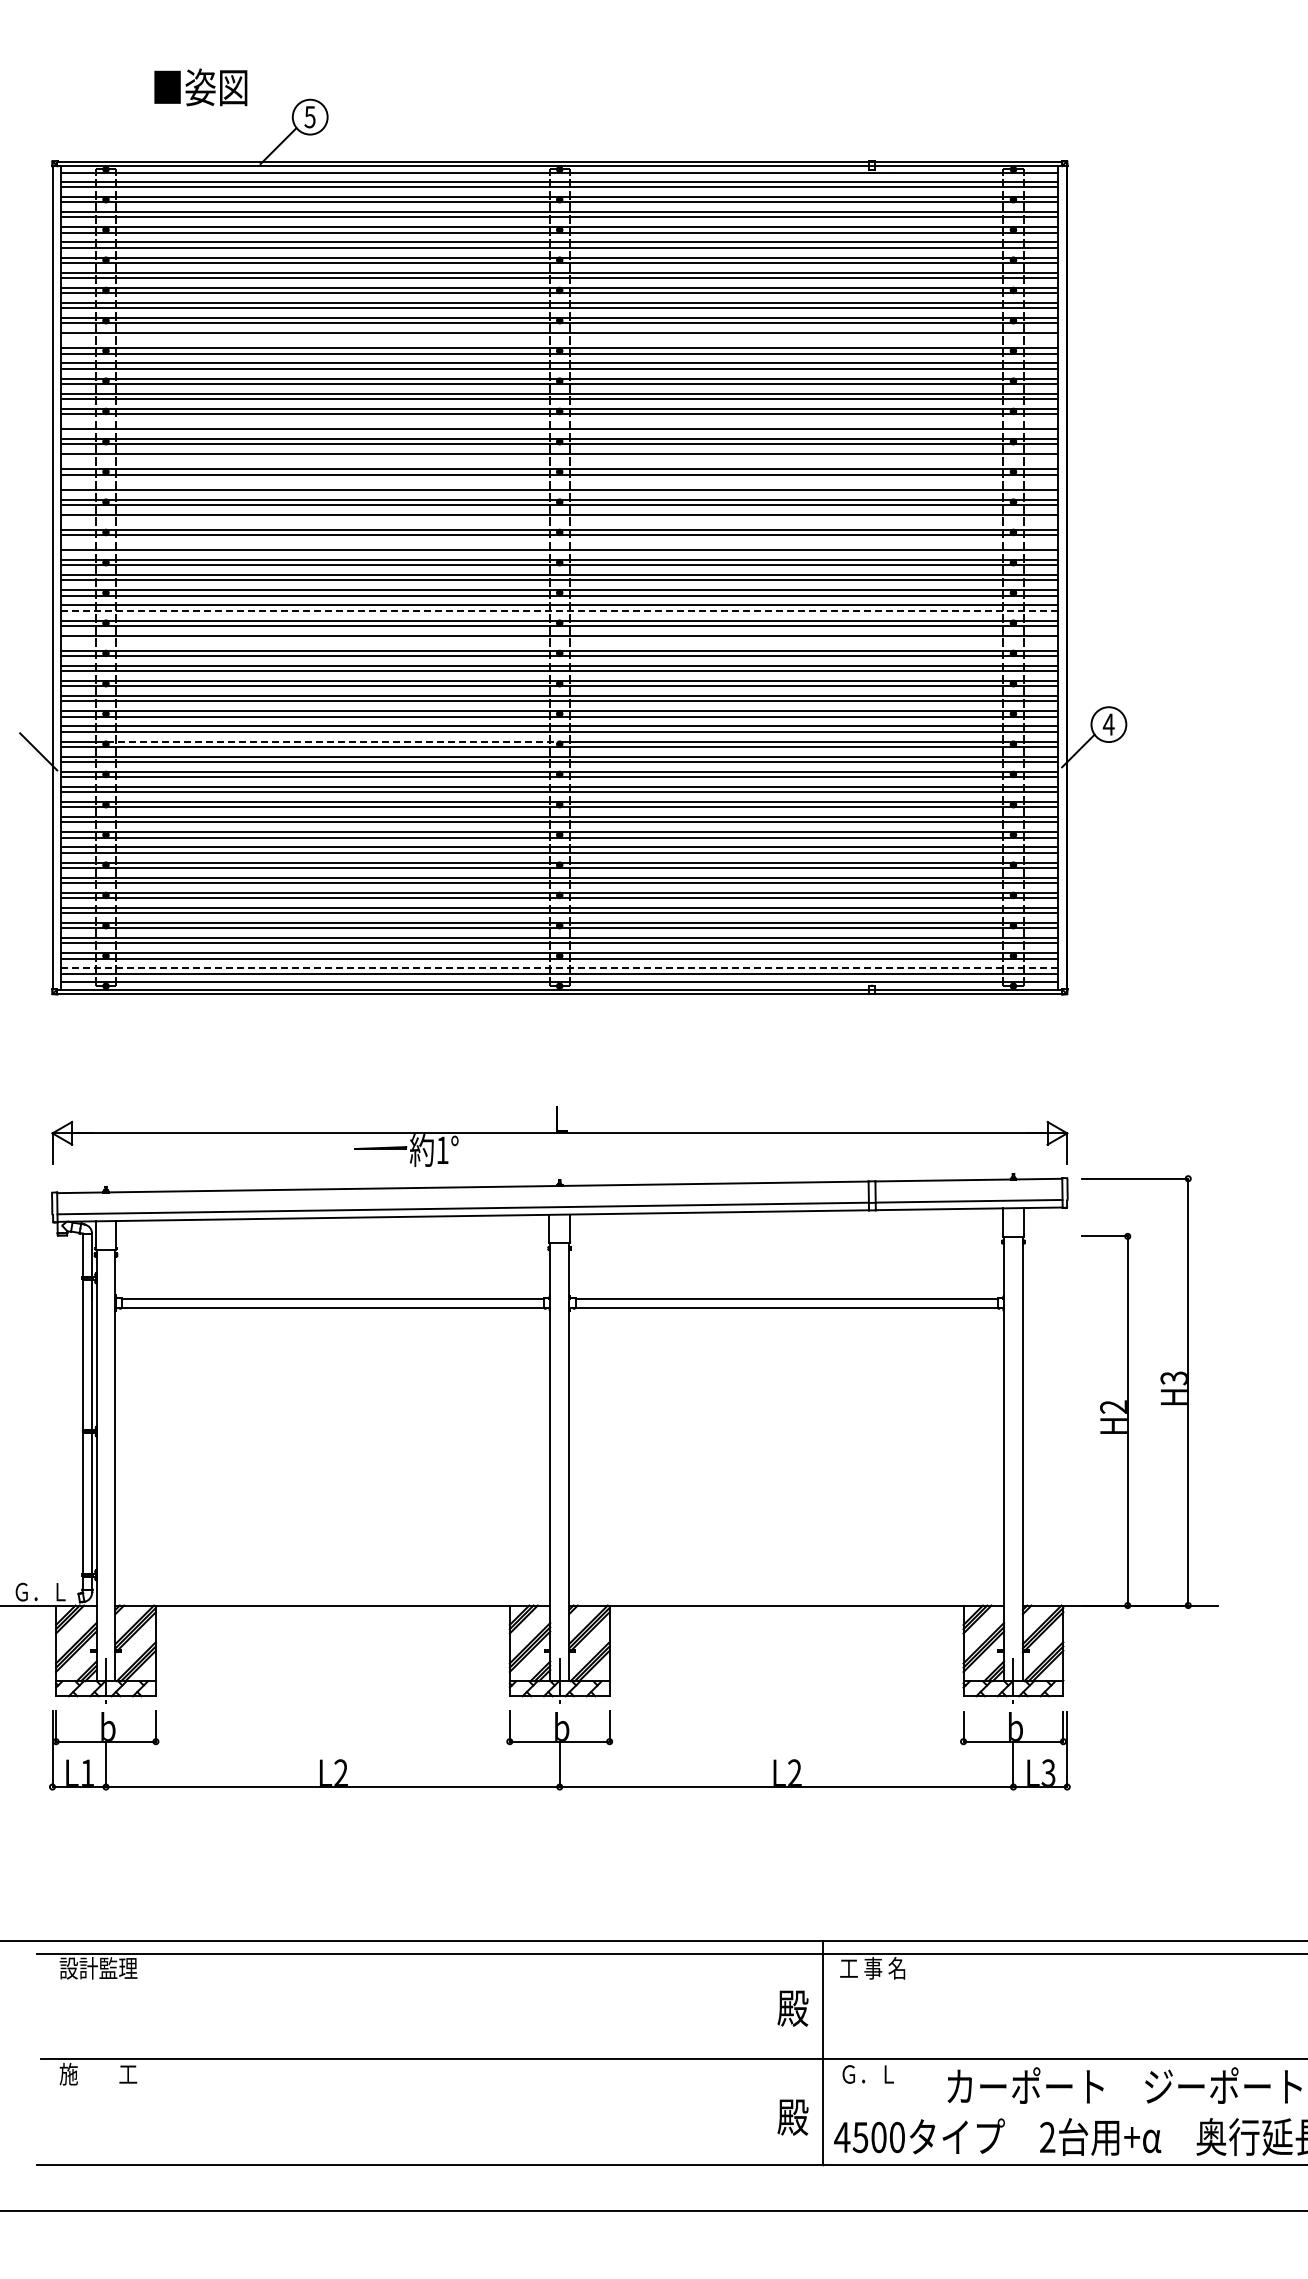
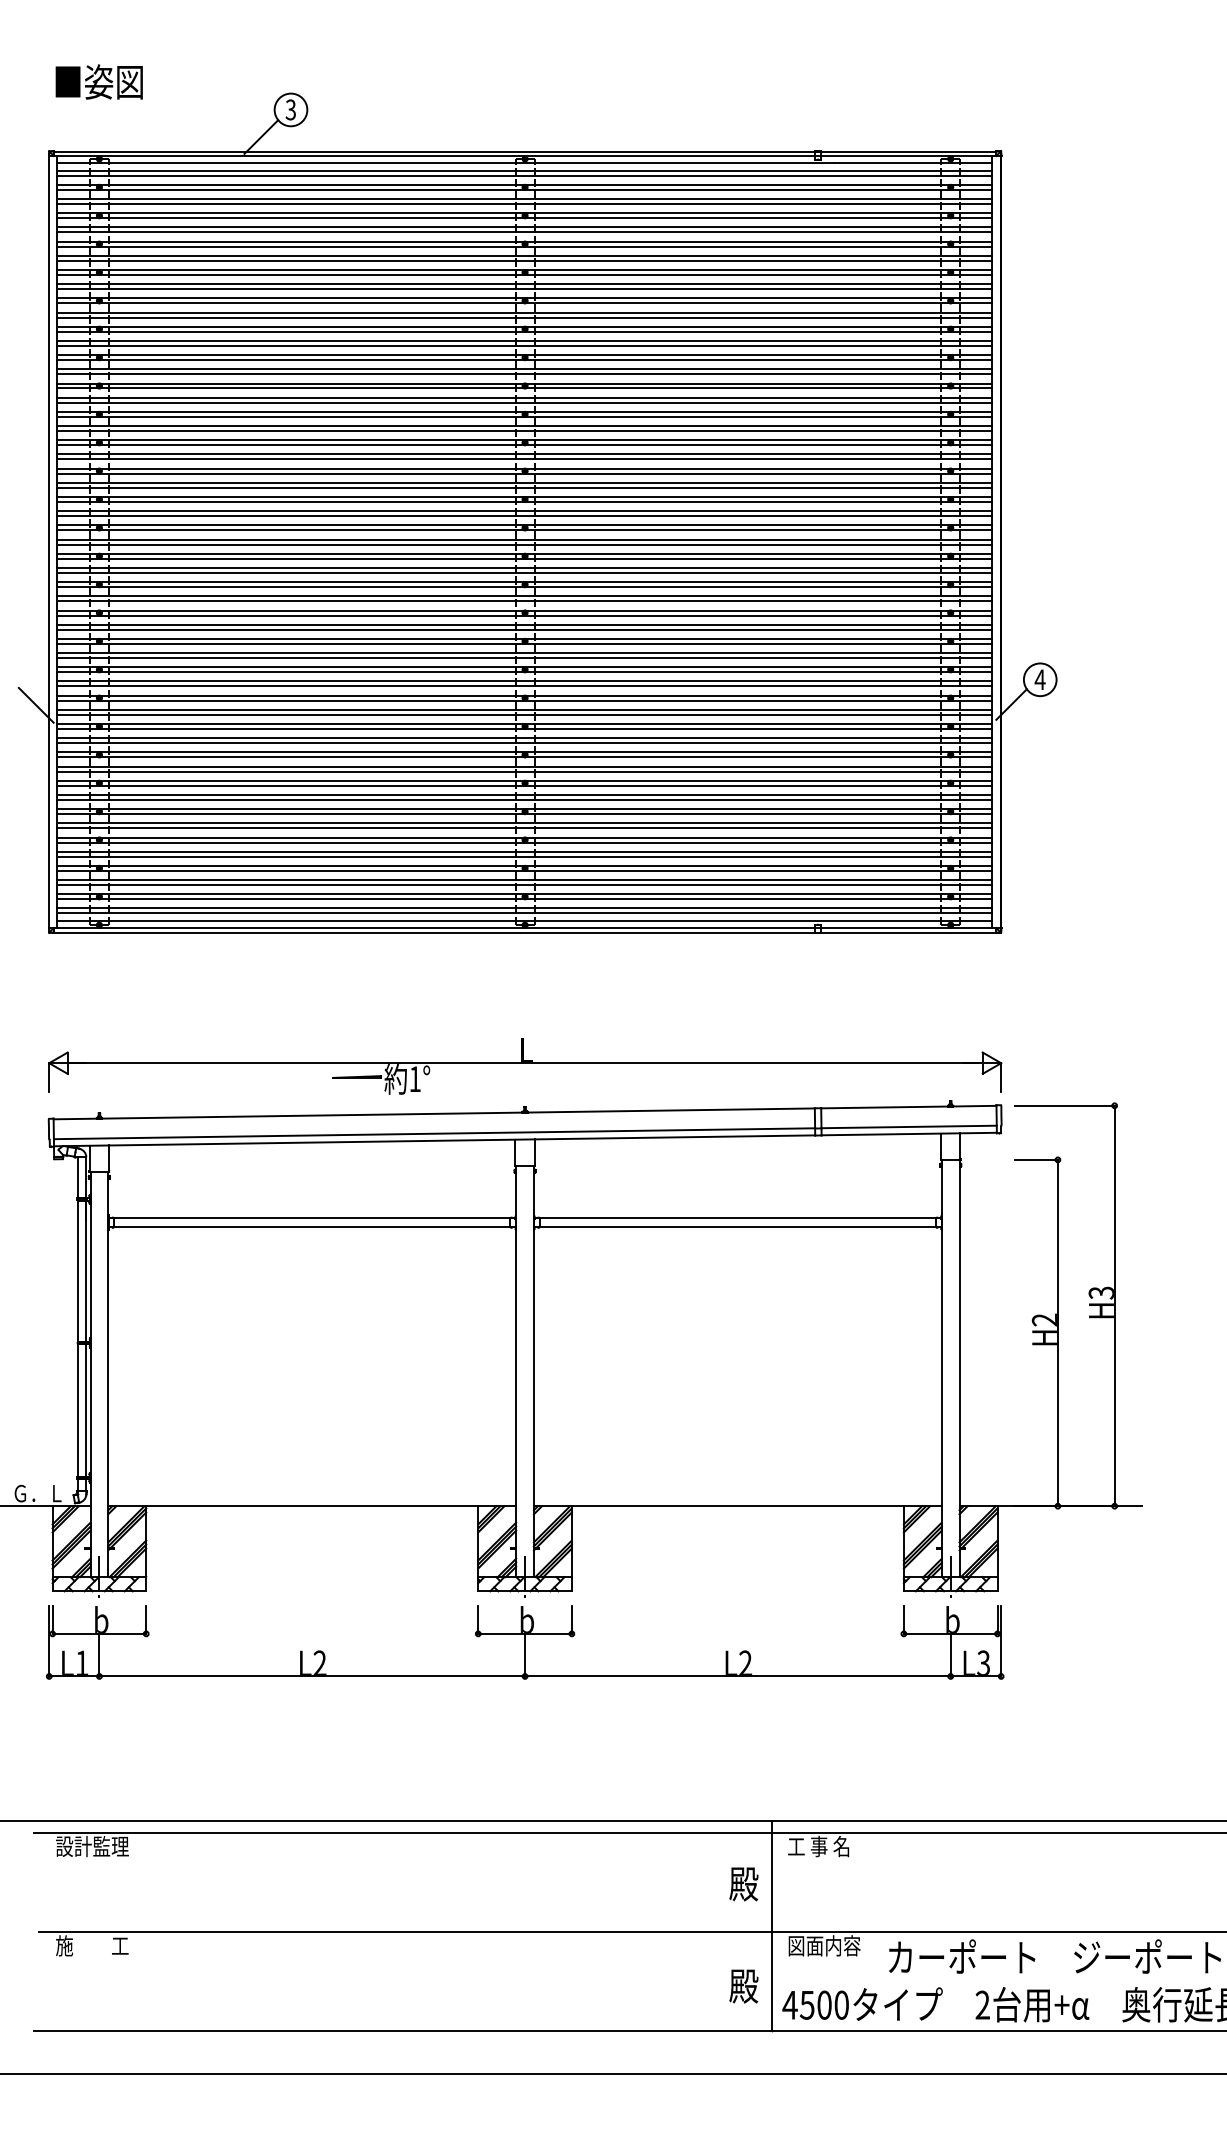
text: (200, 87) -> (98, 82), moved
text: (310, 116) -> (291, 109), 5 -> 3
line: (559, 338) -> (524, 317), added
line: (559, 423) -> (524, 397), added
line: (559, 459) -> (524, 431), added
line: (559, 484) -> (524, 454), added
line: (559, 519) -> (524, 487), added
line: (559, 544) -> (524, 510), added
line: (560, 610) -> (525, 572), dashed -> solid
line: (559, 640) -> (524, 600), added
line: (333, 741) -> (312, 695), dashed -> solid
line: (560, 968) -> (525, 908), dashed -> solid
text: (878, 2073) -> (824, 1945), Ｇ．Ｌ -> 図面内容

